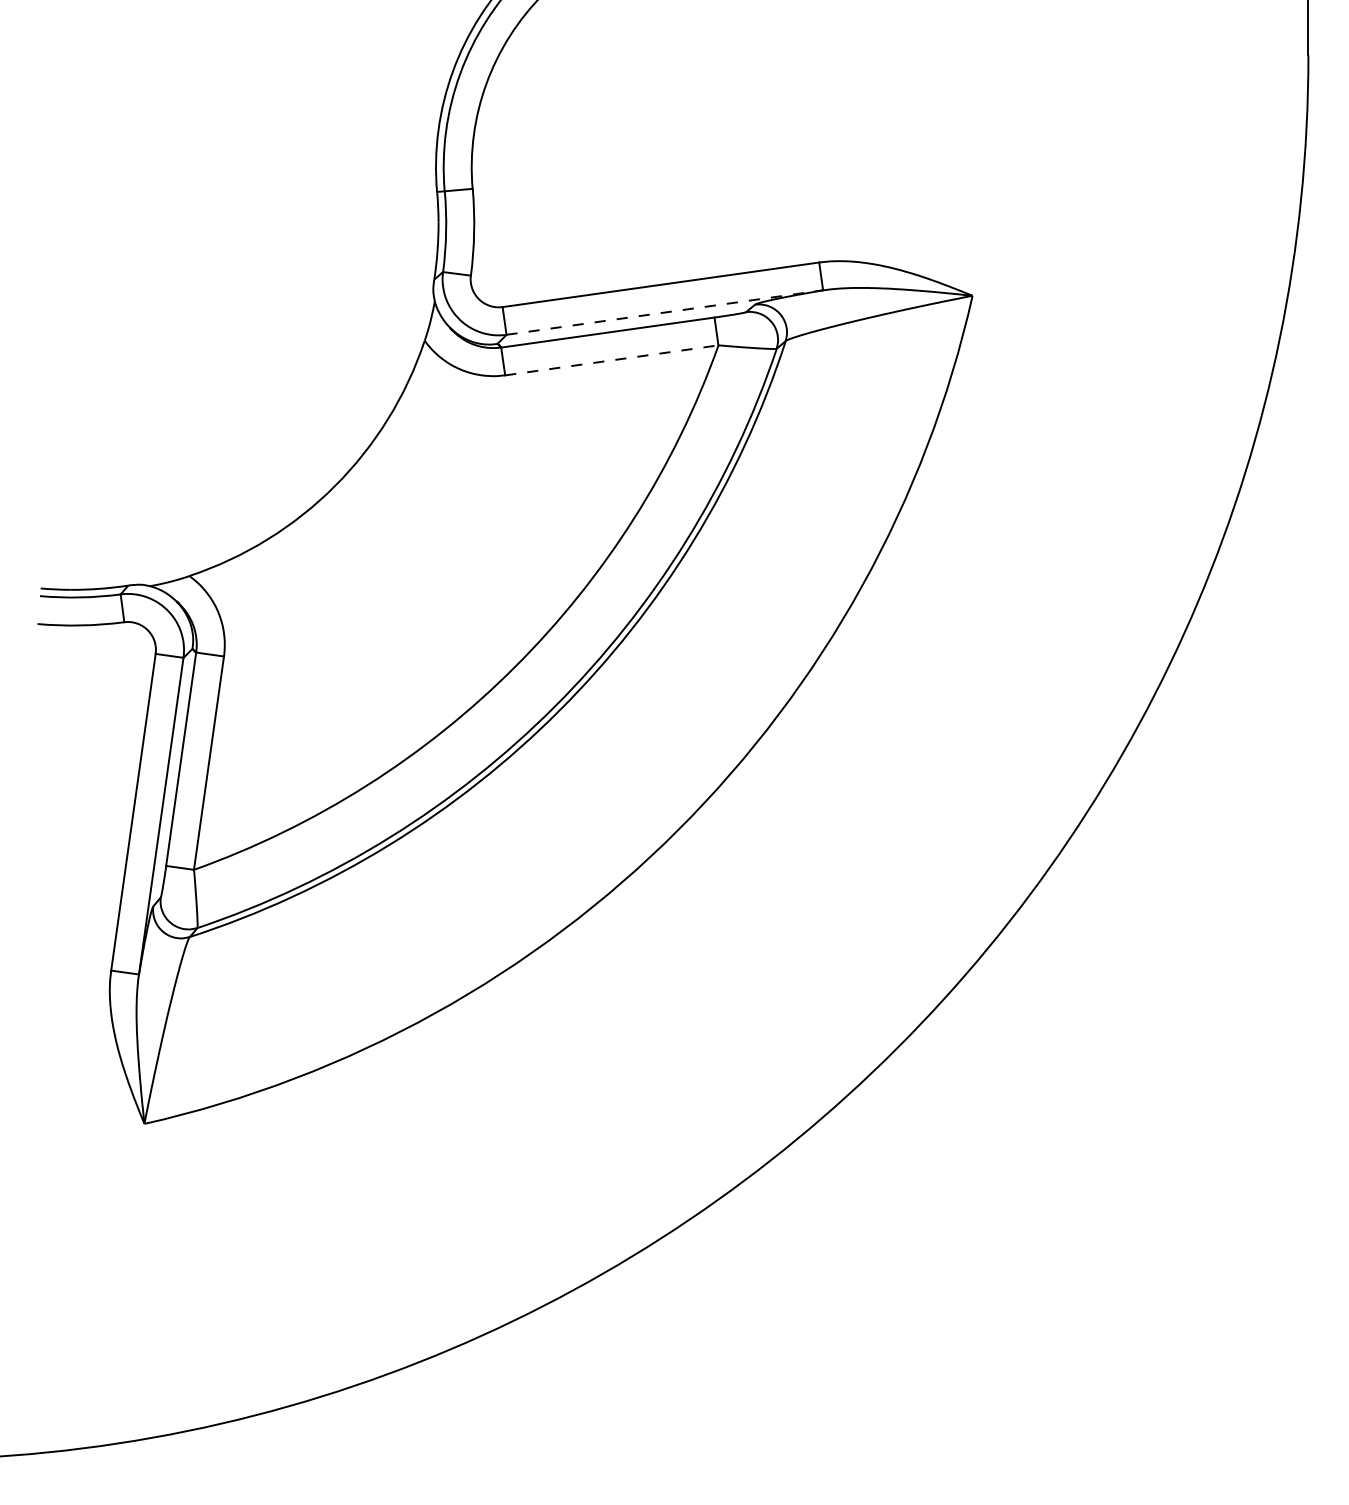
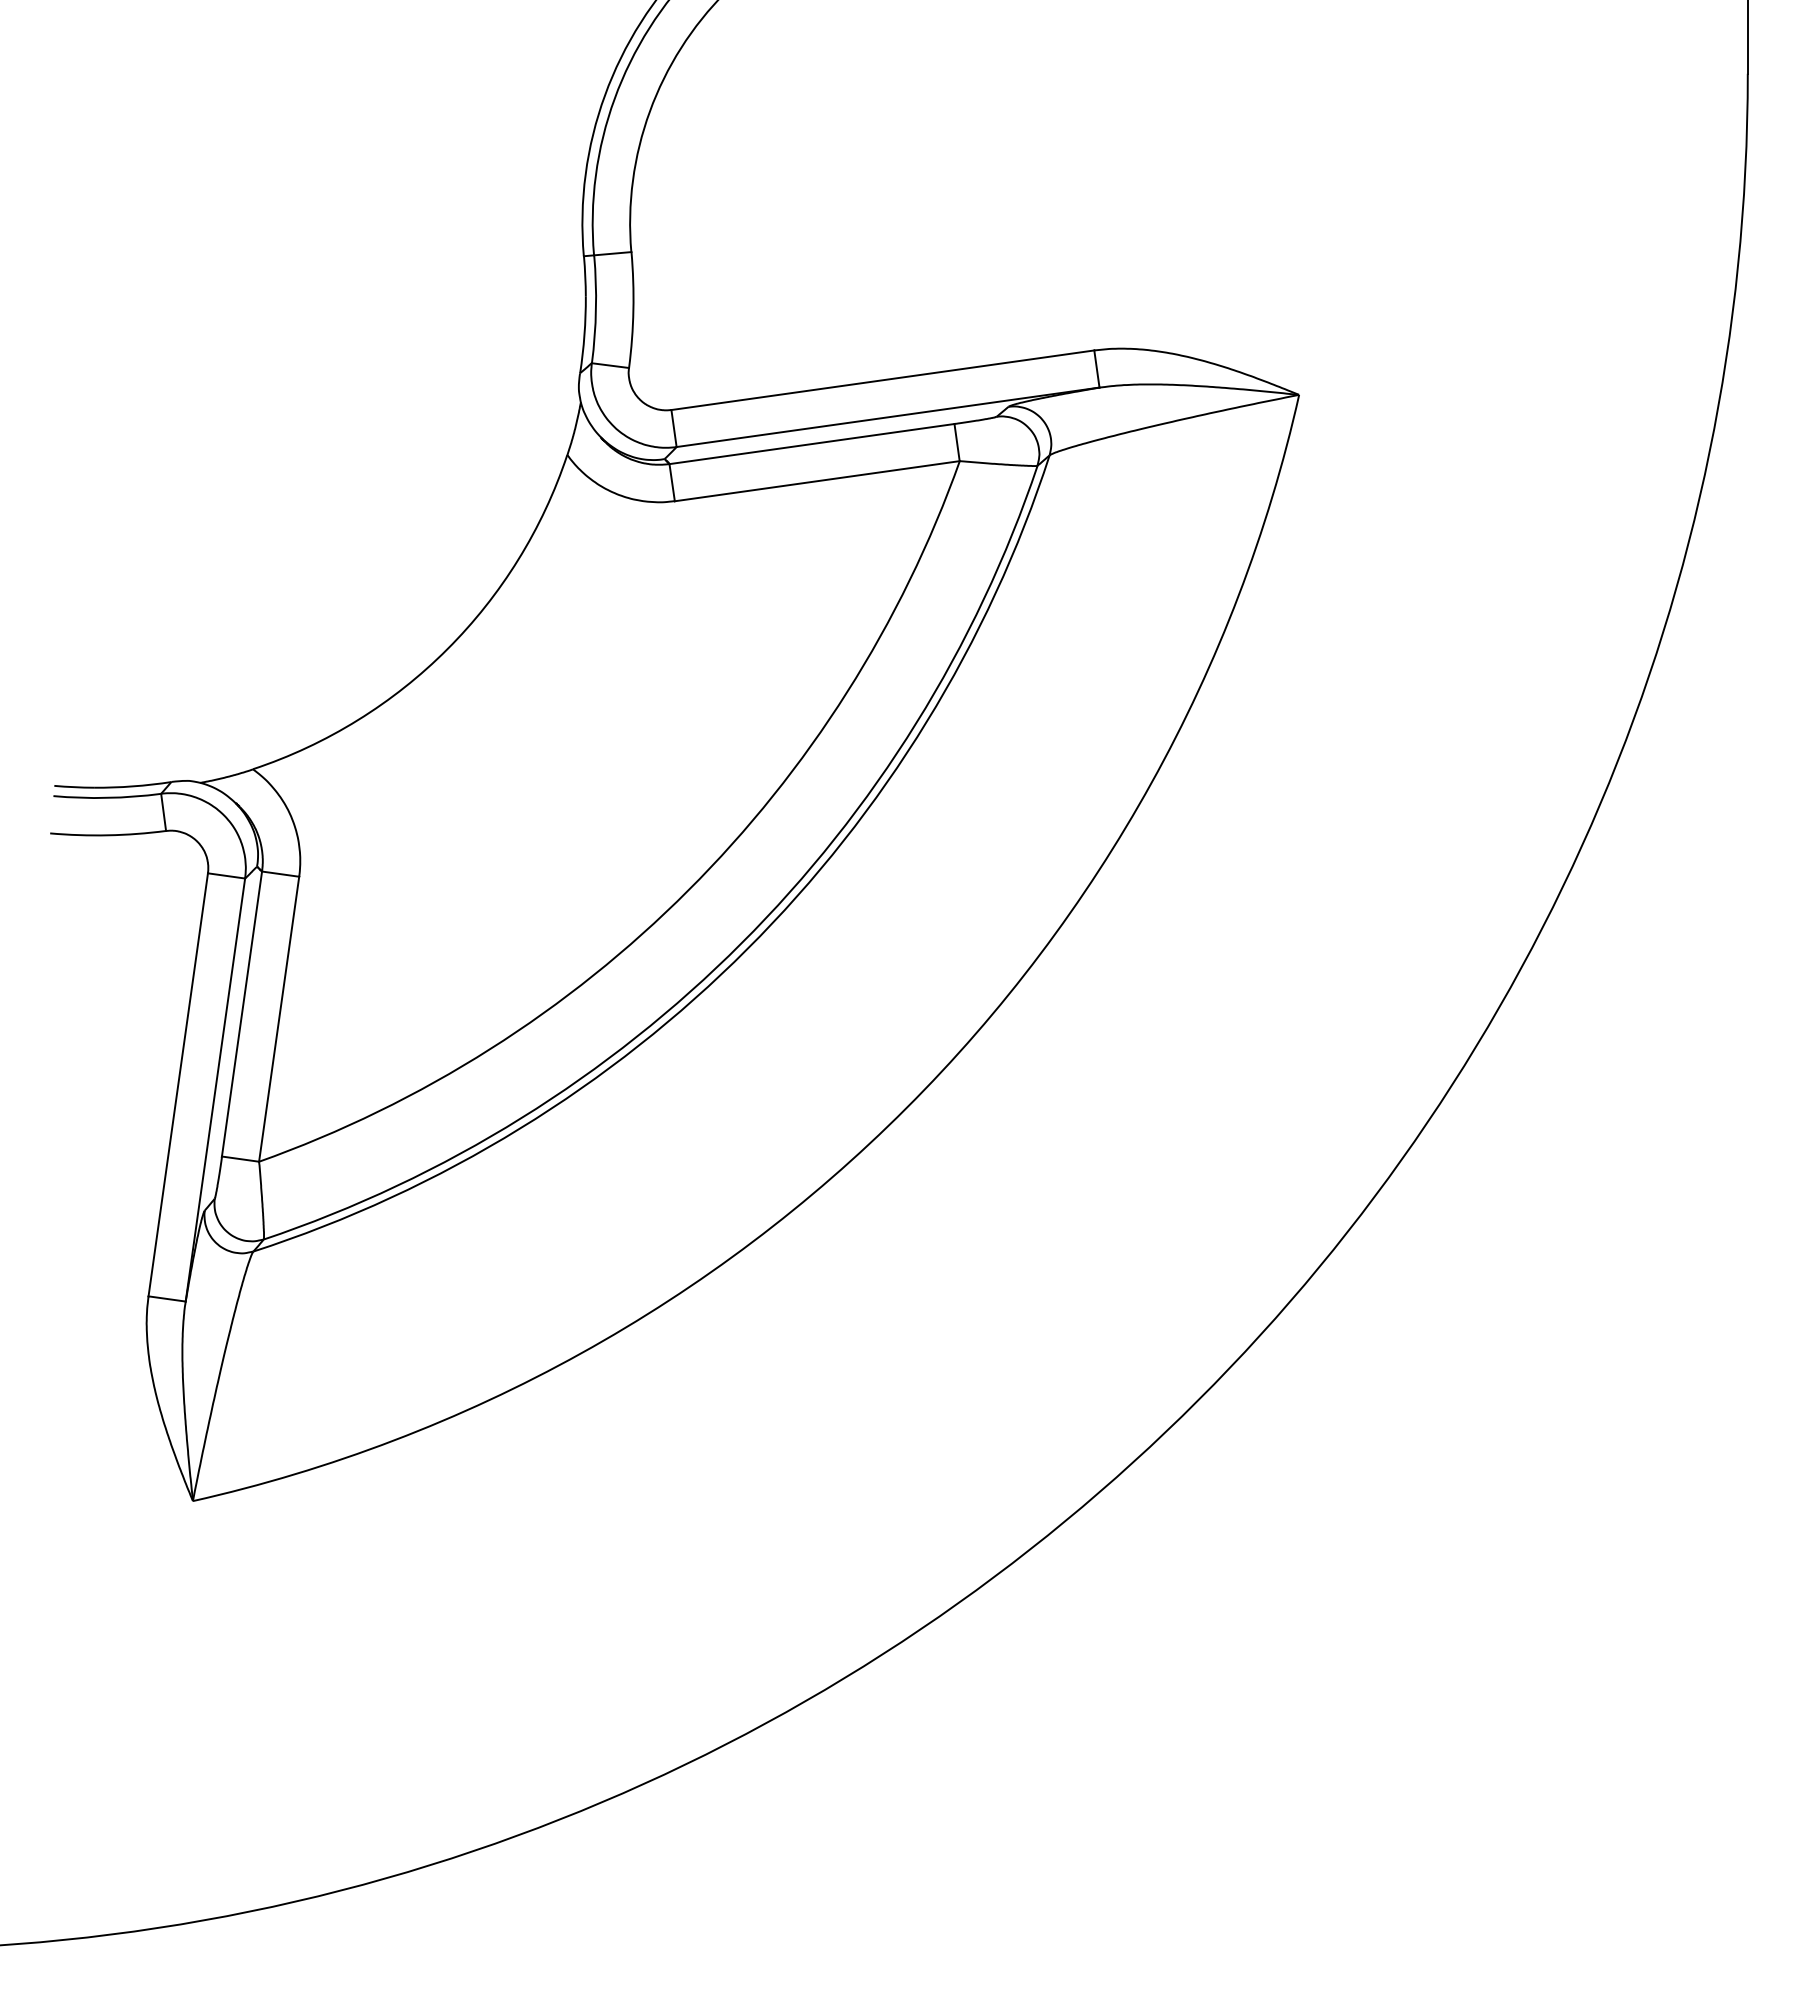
line: (665, 312) -> (888, 417), dashed -> solid
line: (611, 360) -> (817, 481), dashed -> solid

